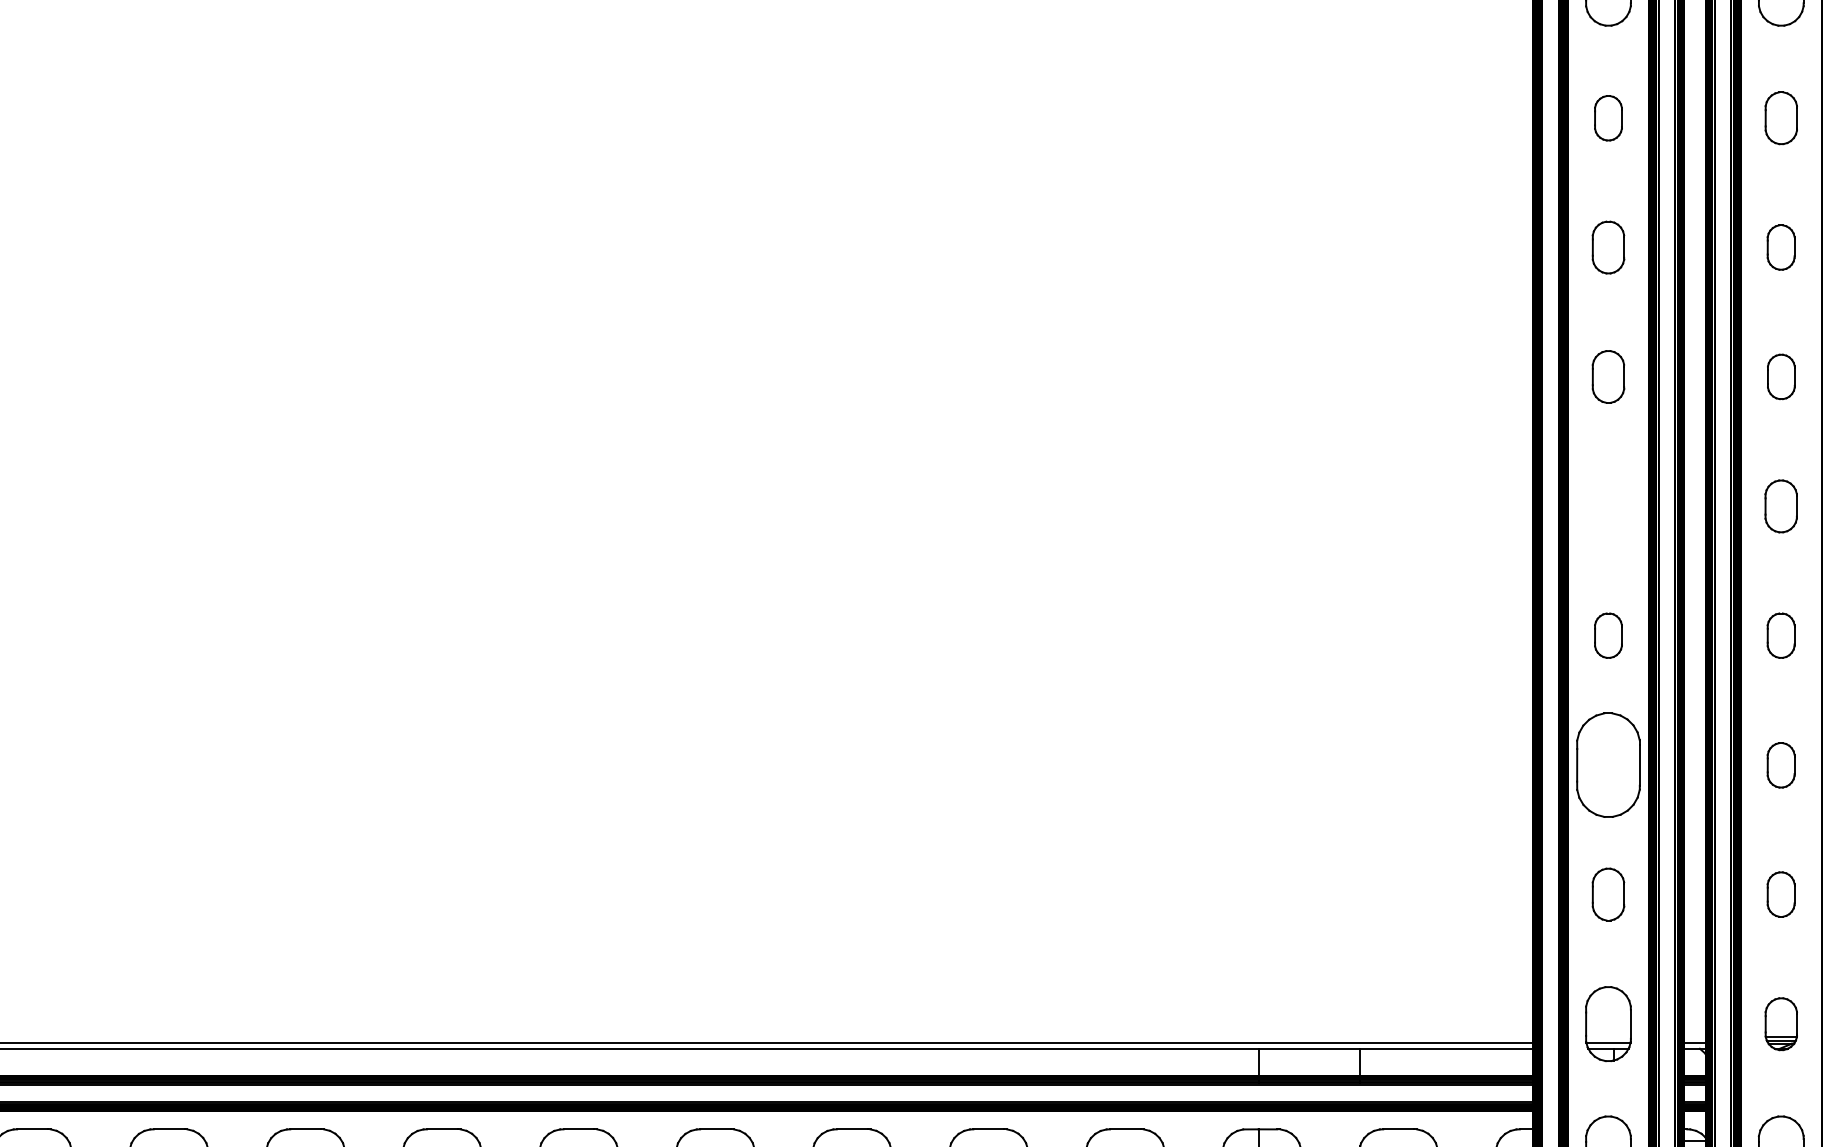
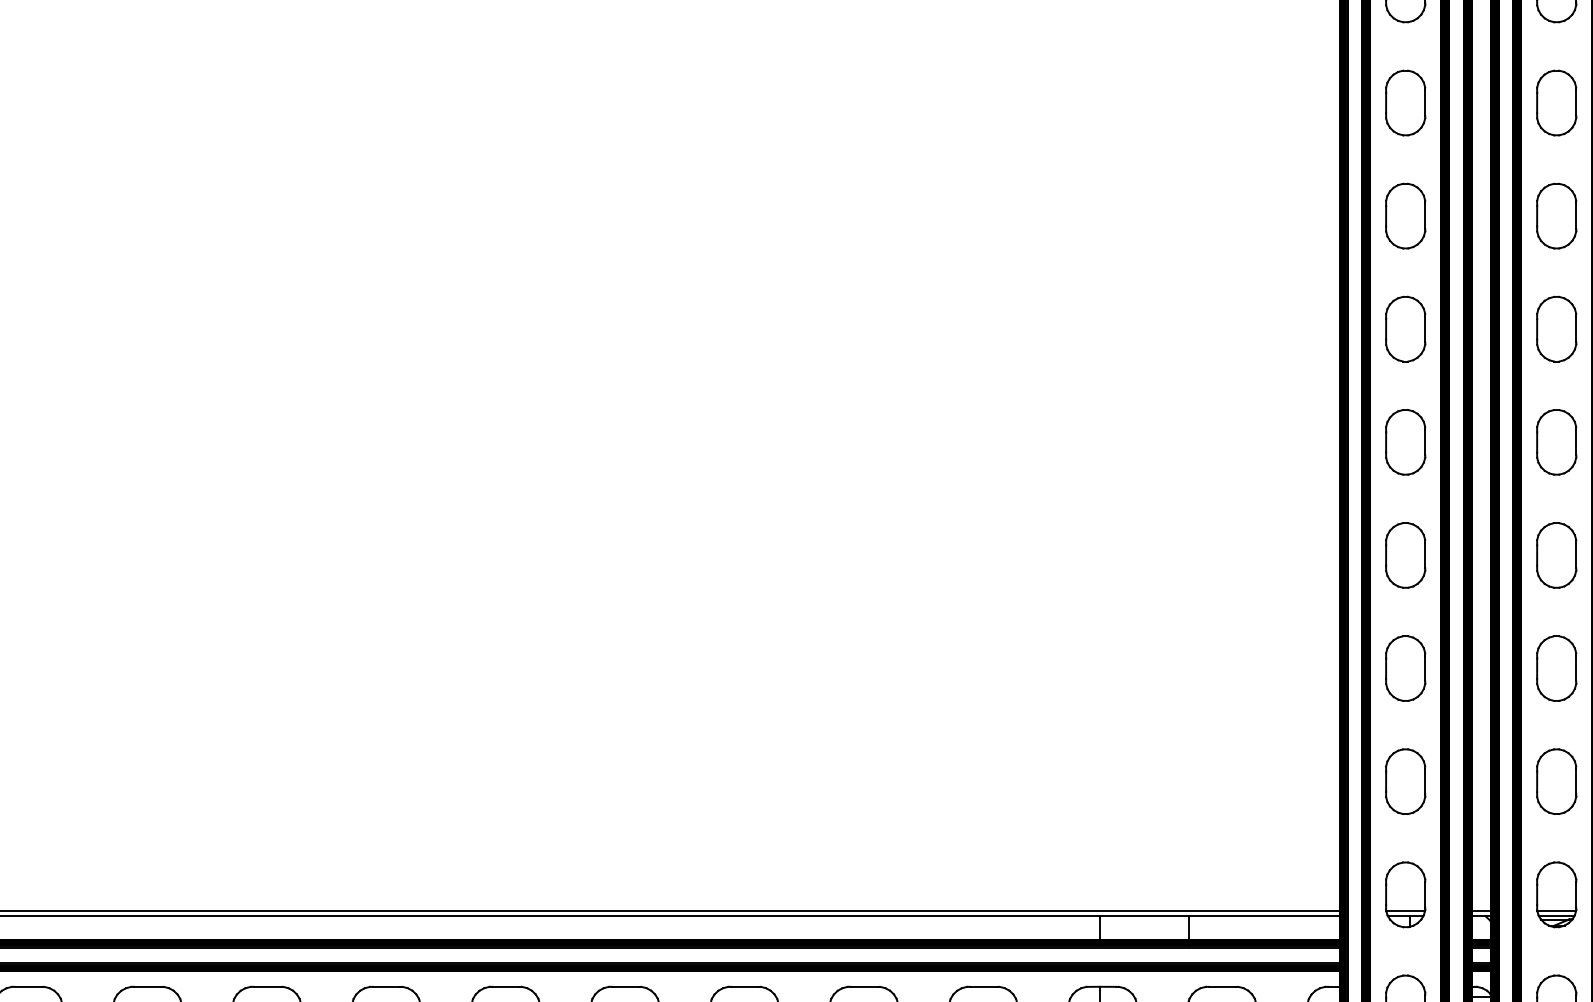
part: (1608, 118) -> (1405, 103), size x1.67
part: (1781, 118) -> (1556, 103), size x1.43
part: (1608, 247) -> (1405, 216), size x1.43
part: (1780, 247) -> (1556, 216), size x1.67
part: (1608, 376) -> (1405, 328), size x1.43
part: (1781, 376) -> (1556, 328), size x1.67
part: (1608, 506) -> (1405, 442), added
part: (1780, 506) -> (1556, 442), size x1.43
part: (1608, 635) -> (1405, 555), size x1.67
part: (1780, 635) -> (1556, 555), size x1.67
part: (1608, 765) -> (1405, 668), size x0.71
part: (1780, 765) -> (1556, 668), size x1.67
part: (1608, 894) -> (1405, 781), size x1.43
part: (1780, 894) -> (1556, 781), size x1.67
part: (1781, 1024) -> (1556, 895), size x1.43

